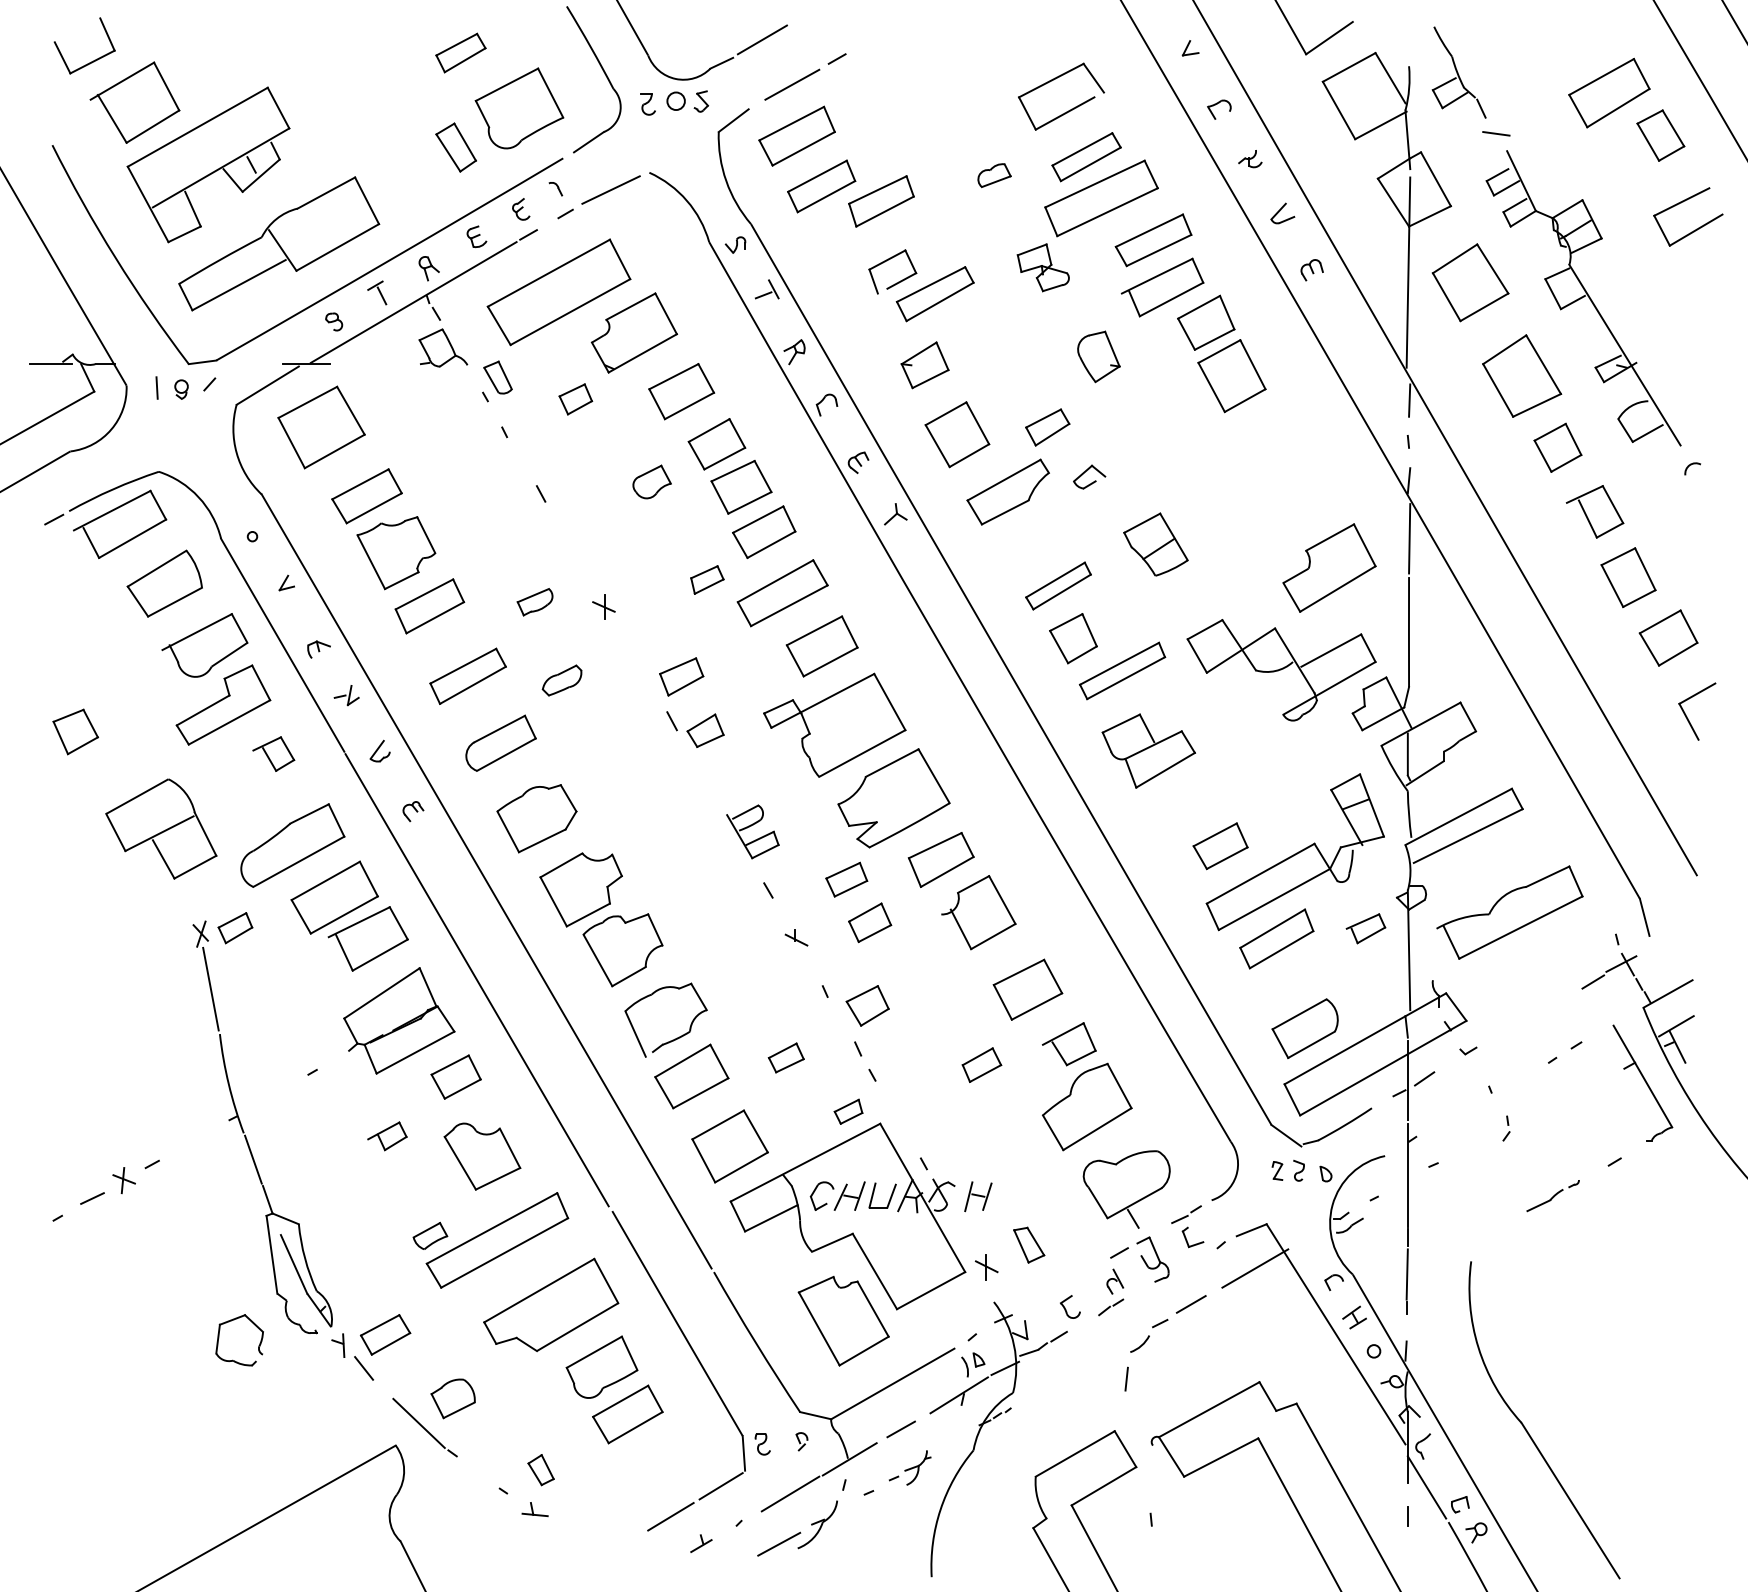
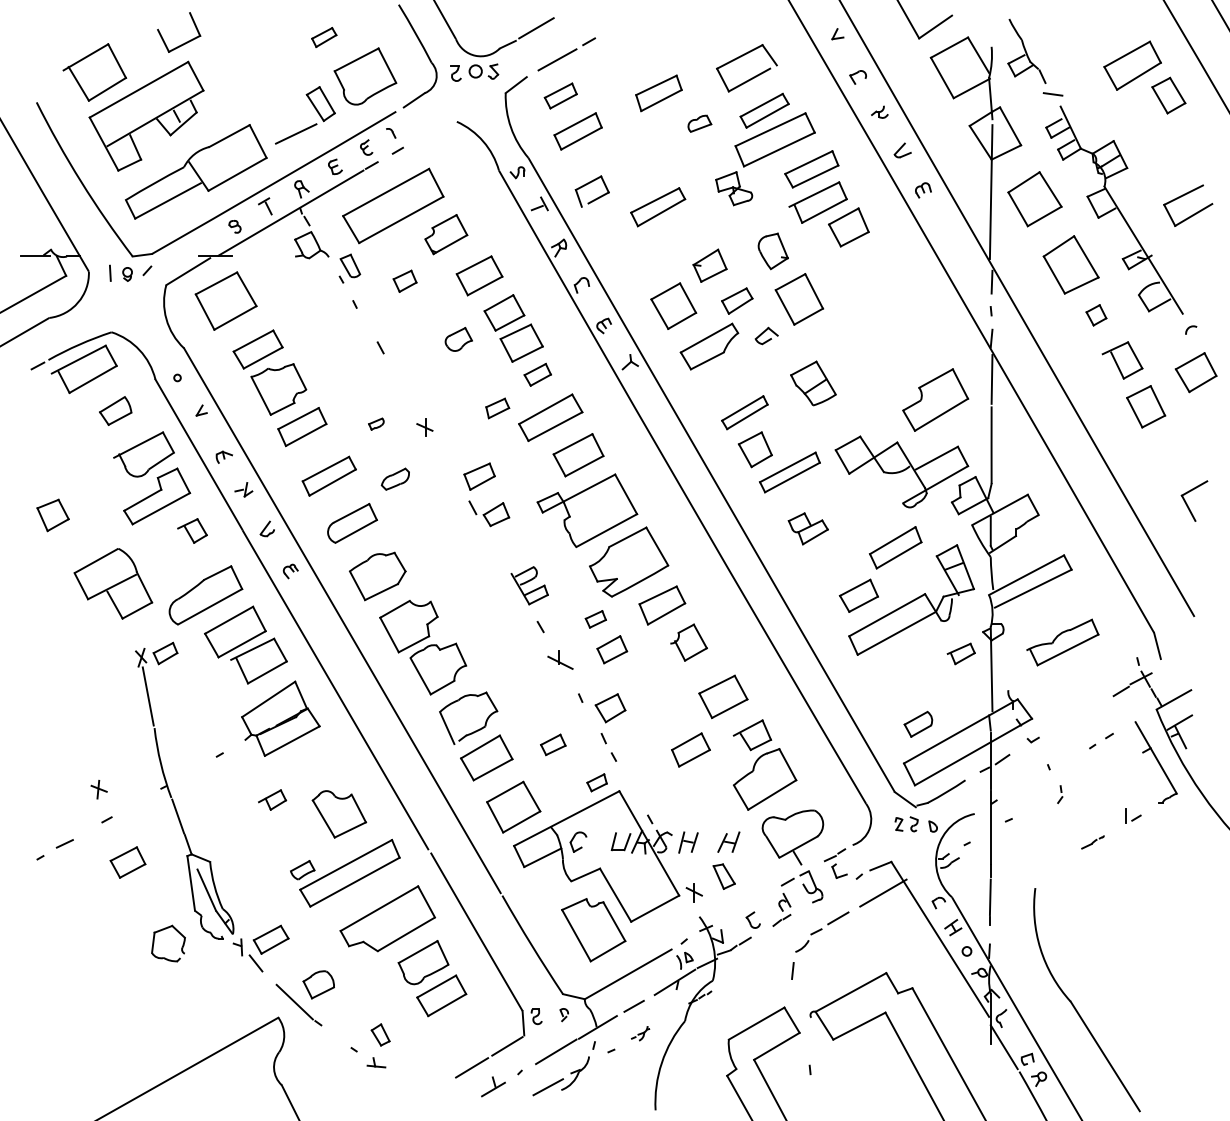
part: (460, 52) -> (323, 37), size x0.7
part: (91, 61) -> (183, 43), moved
part: (796, 135) -> (560, 95), size x0.6
line: (610, 189) -> (295, 133), moved
part: (881, 201) -> (658, 93), moved
part: (1696, 228) -> (1193, 213), moved
part: (887, 261) -> (588, 184), moved
part: (633, 332) -> (445, 234), size x0.7
part: (924, 365) -> (709, 265), moved
part: (1231, 376) -> (799, 299), moved
part: (1557, 447) -> (1096, 315), size x0.6
part: (764, 532) -> (537, 375), size x0.6
part: (164, 583) -> (115, 410), size x0.6
part: (534, 602) -> (376, 424), size x0.6
part: (1668, 637) -> (1196, 372), moved
part: (1148, 750) -> (808, 528), size x0.6
part: (846, 879) -> (595, 619), size x0.7
part: (978, 912) -> (688, 642), size x0.7
part: (1509, 912) -> (1062, 642), size x0.7
part: (796, 937) -> (560, 660), size x1.6
part: (1276, 938) -> (895, 547), moved
part: (1304, 1028) -> (918, 724), size x0.6
part: (981, 1064) -> (690, 749), size x1.4
part: (455, 1076) -> (127, 862), moved
part: (123, 1180) -> (98, 789), moved
part: (849, 1195) -> (728, 841), moved
part: (1552, 1196) -> (1092, 842), size x0.6
part: (910, 1467) -> (640, 1033), size x0.6
line: (1407, 1516) -> (1125, 816), moved
part: (701, 1543) -> (493, 1086), size x1.6

